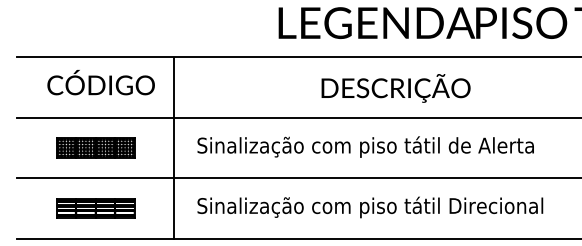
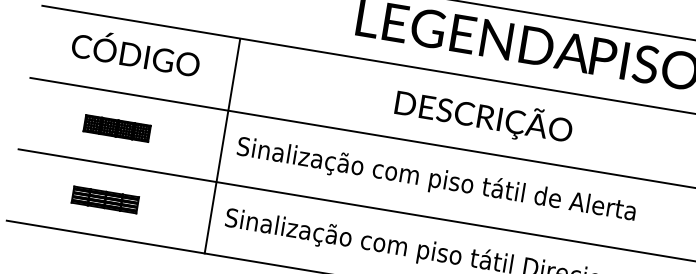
part: (95, 147) -> (116, 127), size x0.7
line: (173, 147) -> (222, 145), moved
part: (95, 208) -> (105, 200), size x0.7

